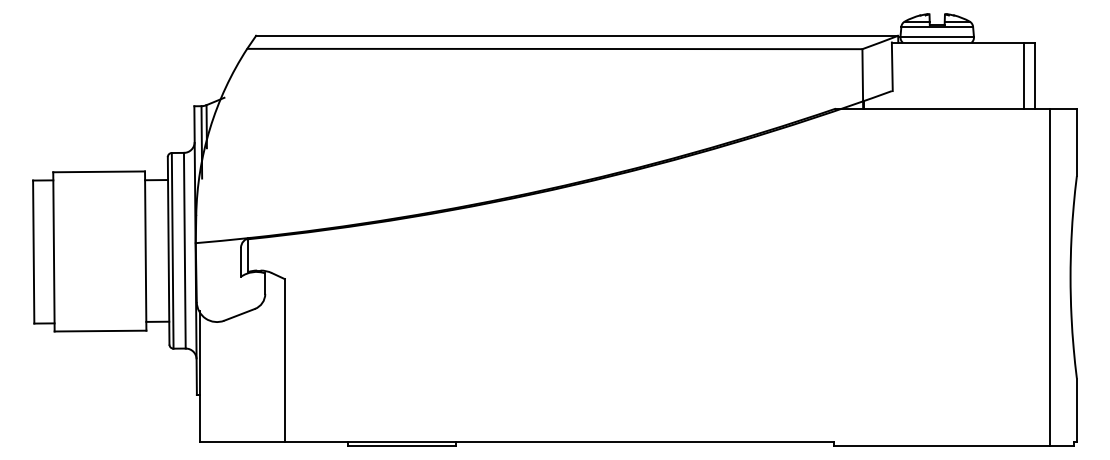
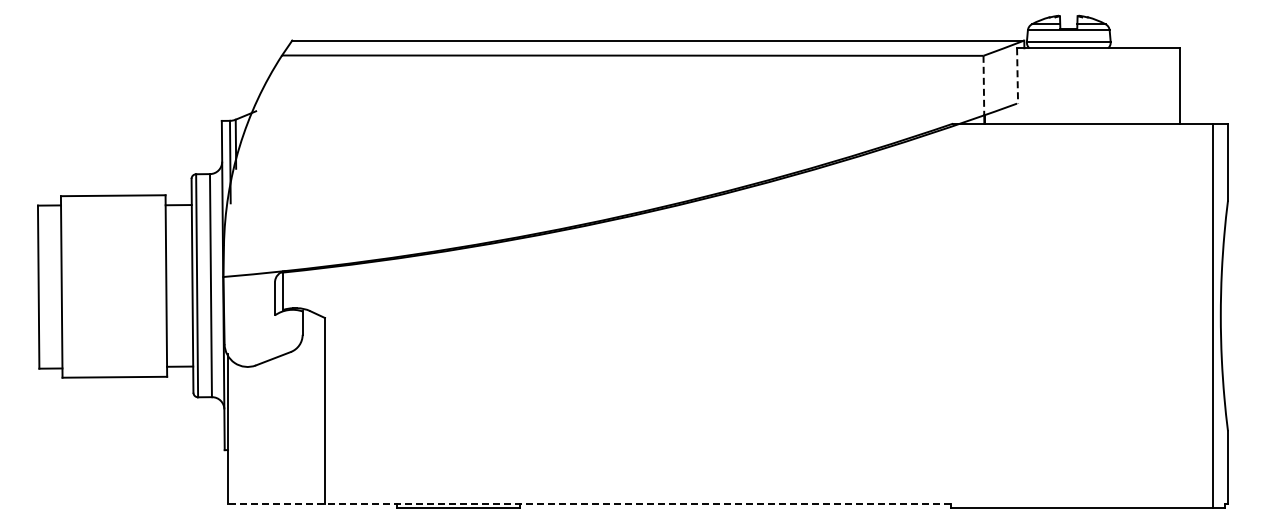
line: (892, 66) -> (1017, 75), solid -> dashed
line: (862, 75) -> (983, 85), solid -> dashed
line: (1023, 75) -> (1167, 85), removed
line: (1050, 276) -> (1213, 315), moved
line: (516, 441) -> (589, 503), solid -> dashed

